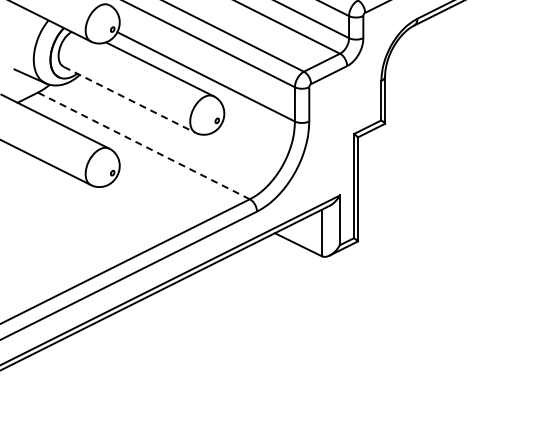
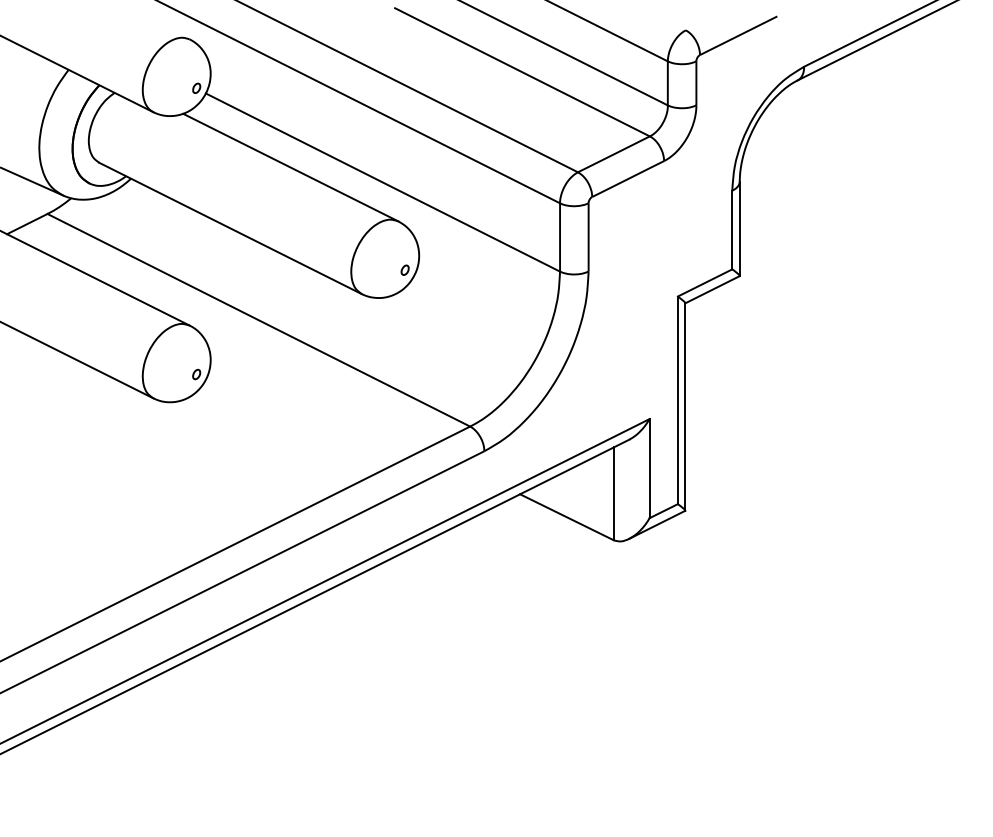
line: (129, 99) -> (230, 227), dashed -> solid
line: (143, 145) -> (258, 319), dashed -> solid

